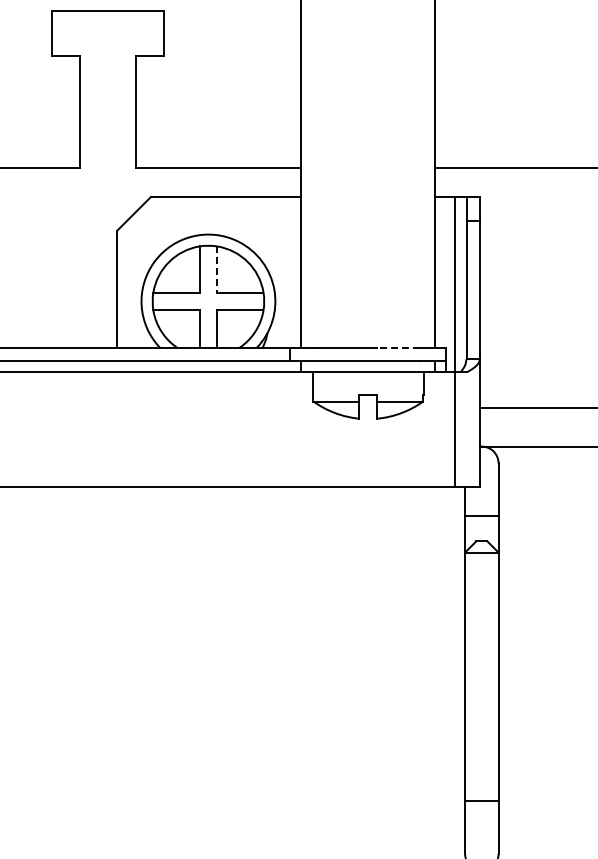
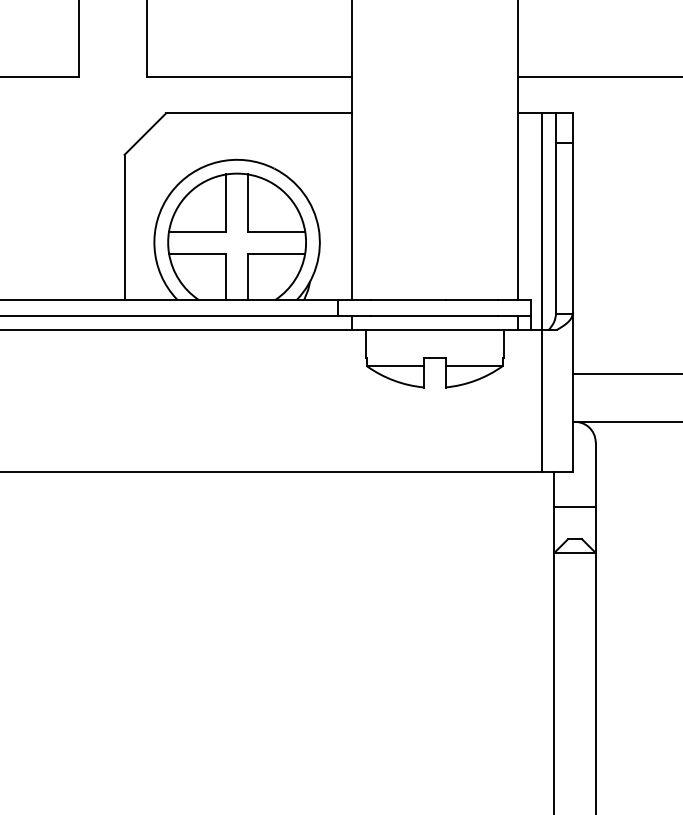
line: (217, 270) -> (248, 204), dashed -> solid
line: (398, 347) -> (472, 299), dashed -> solid

